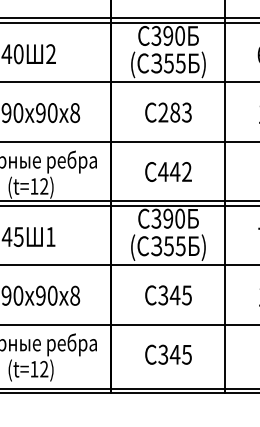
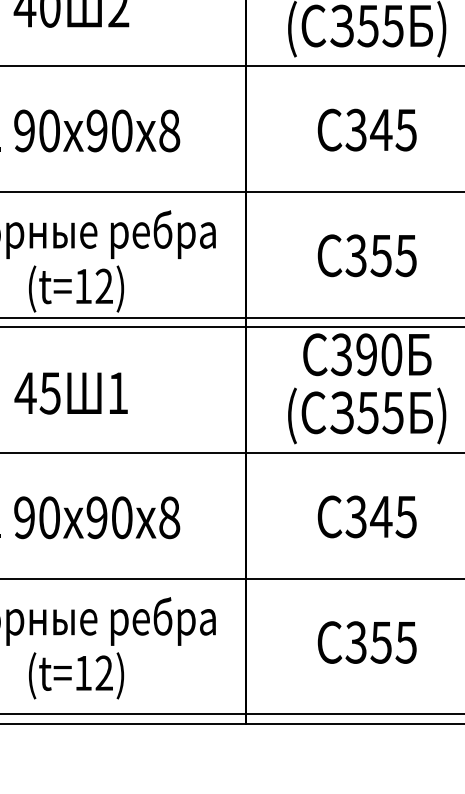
text: (174, 112) -> (379, 129), 283 -> 345
text: (174, 172) -> (379, 256), 442 -> 355
text: (174, 354) -> (379, 641), 345 -> 355

